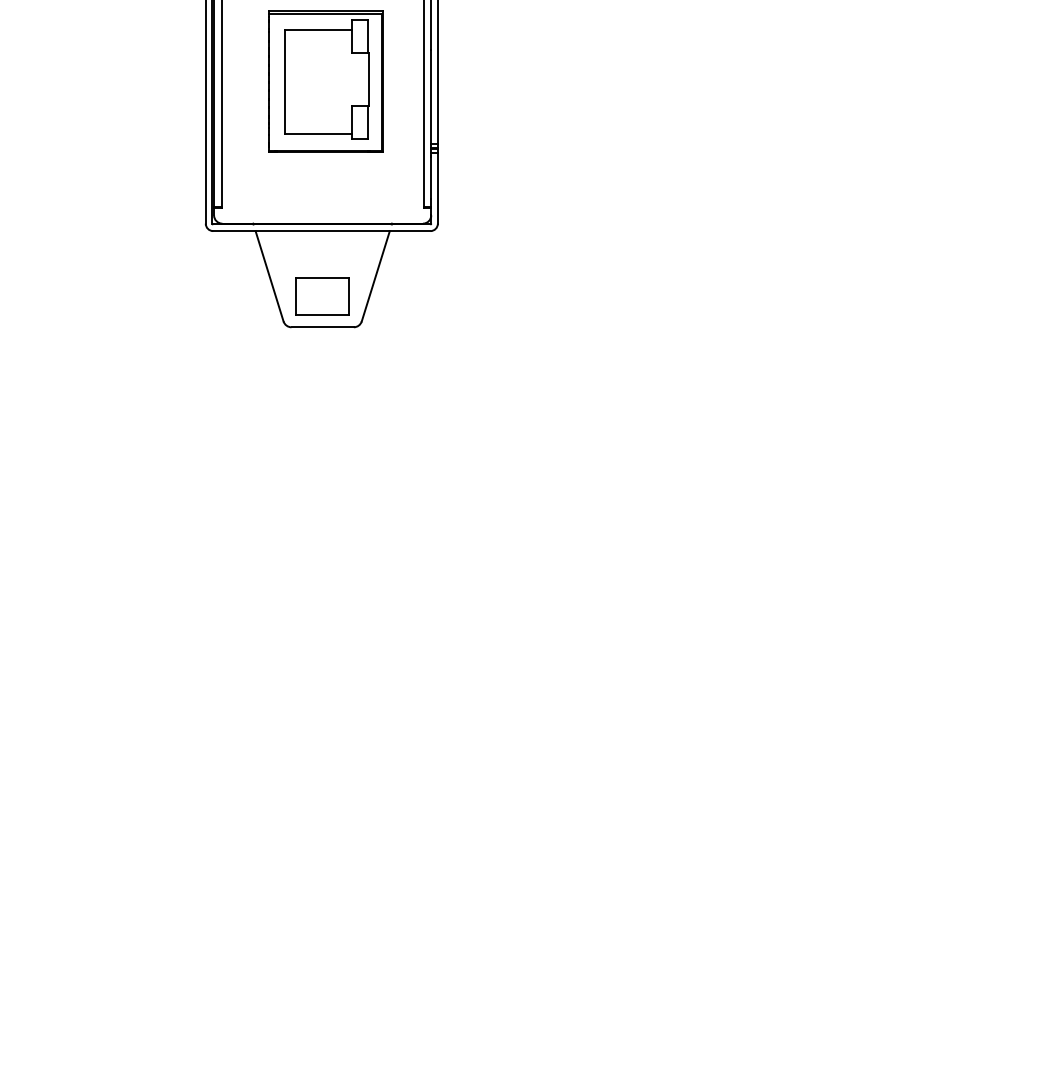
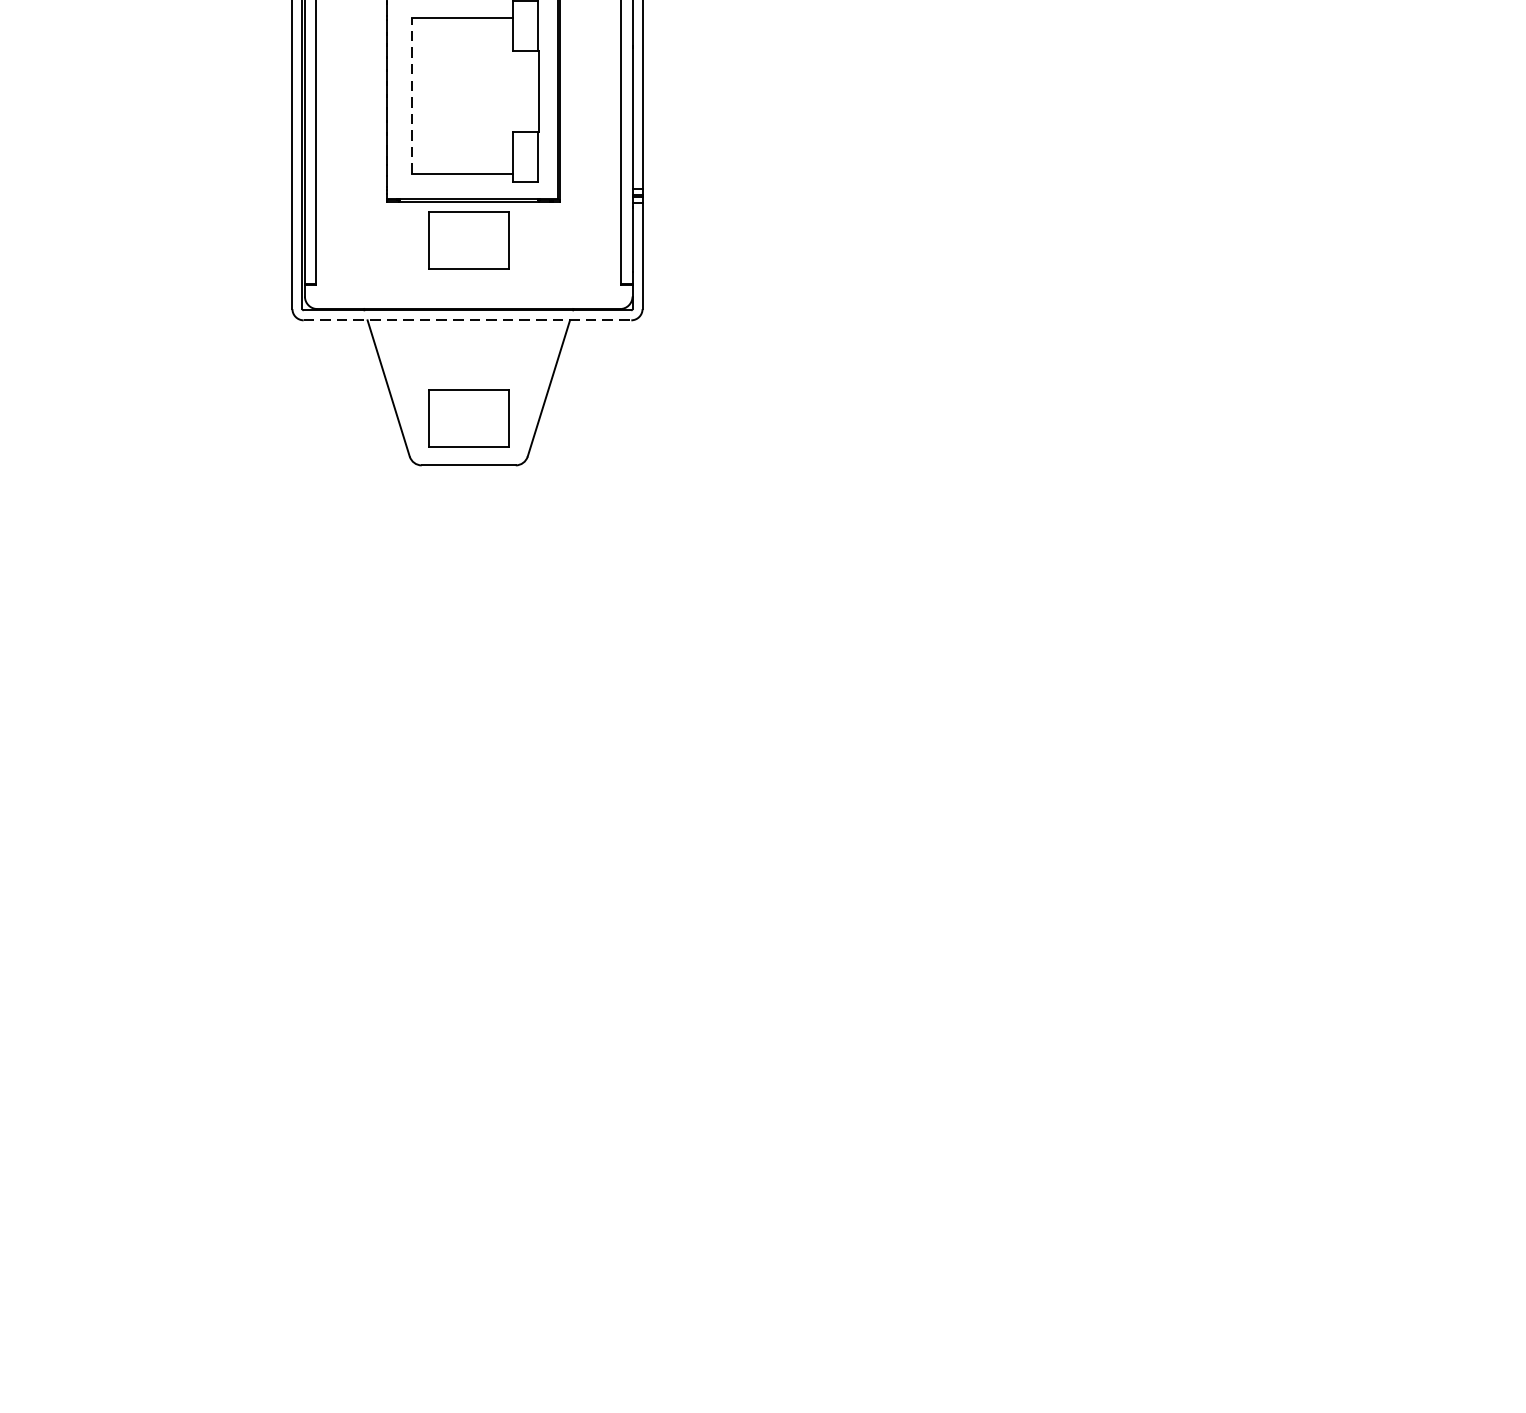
line: (285, 82) -> (412, 96), solid -> dashed
part: (322, 178) -> (468, 240), added
line: (321, 231) -> (466, 320), solid -> dashed

